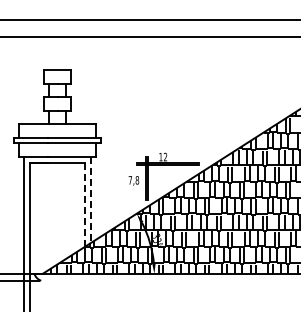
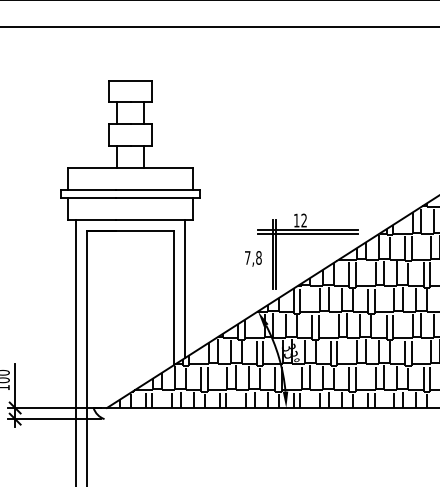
line: (91, 200) -> (185, 290), dashed -> solid
line: (84, 205) -> (174, 298), dashed -> solid

